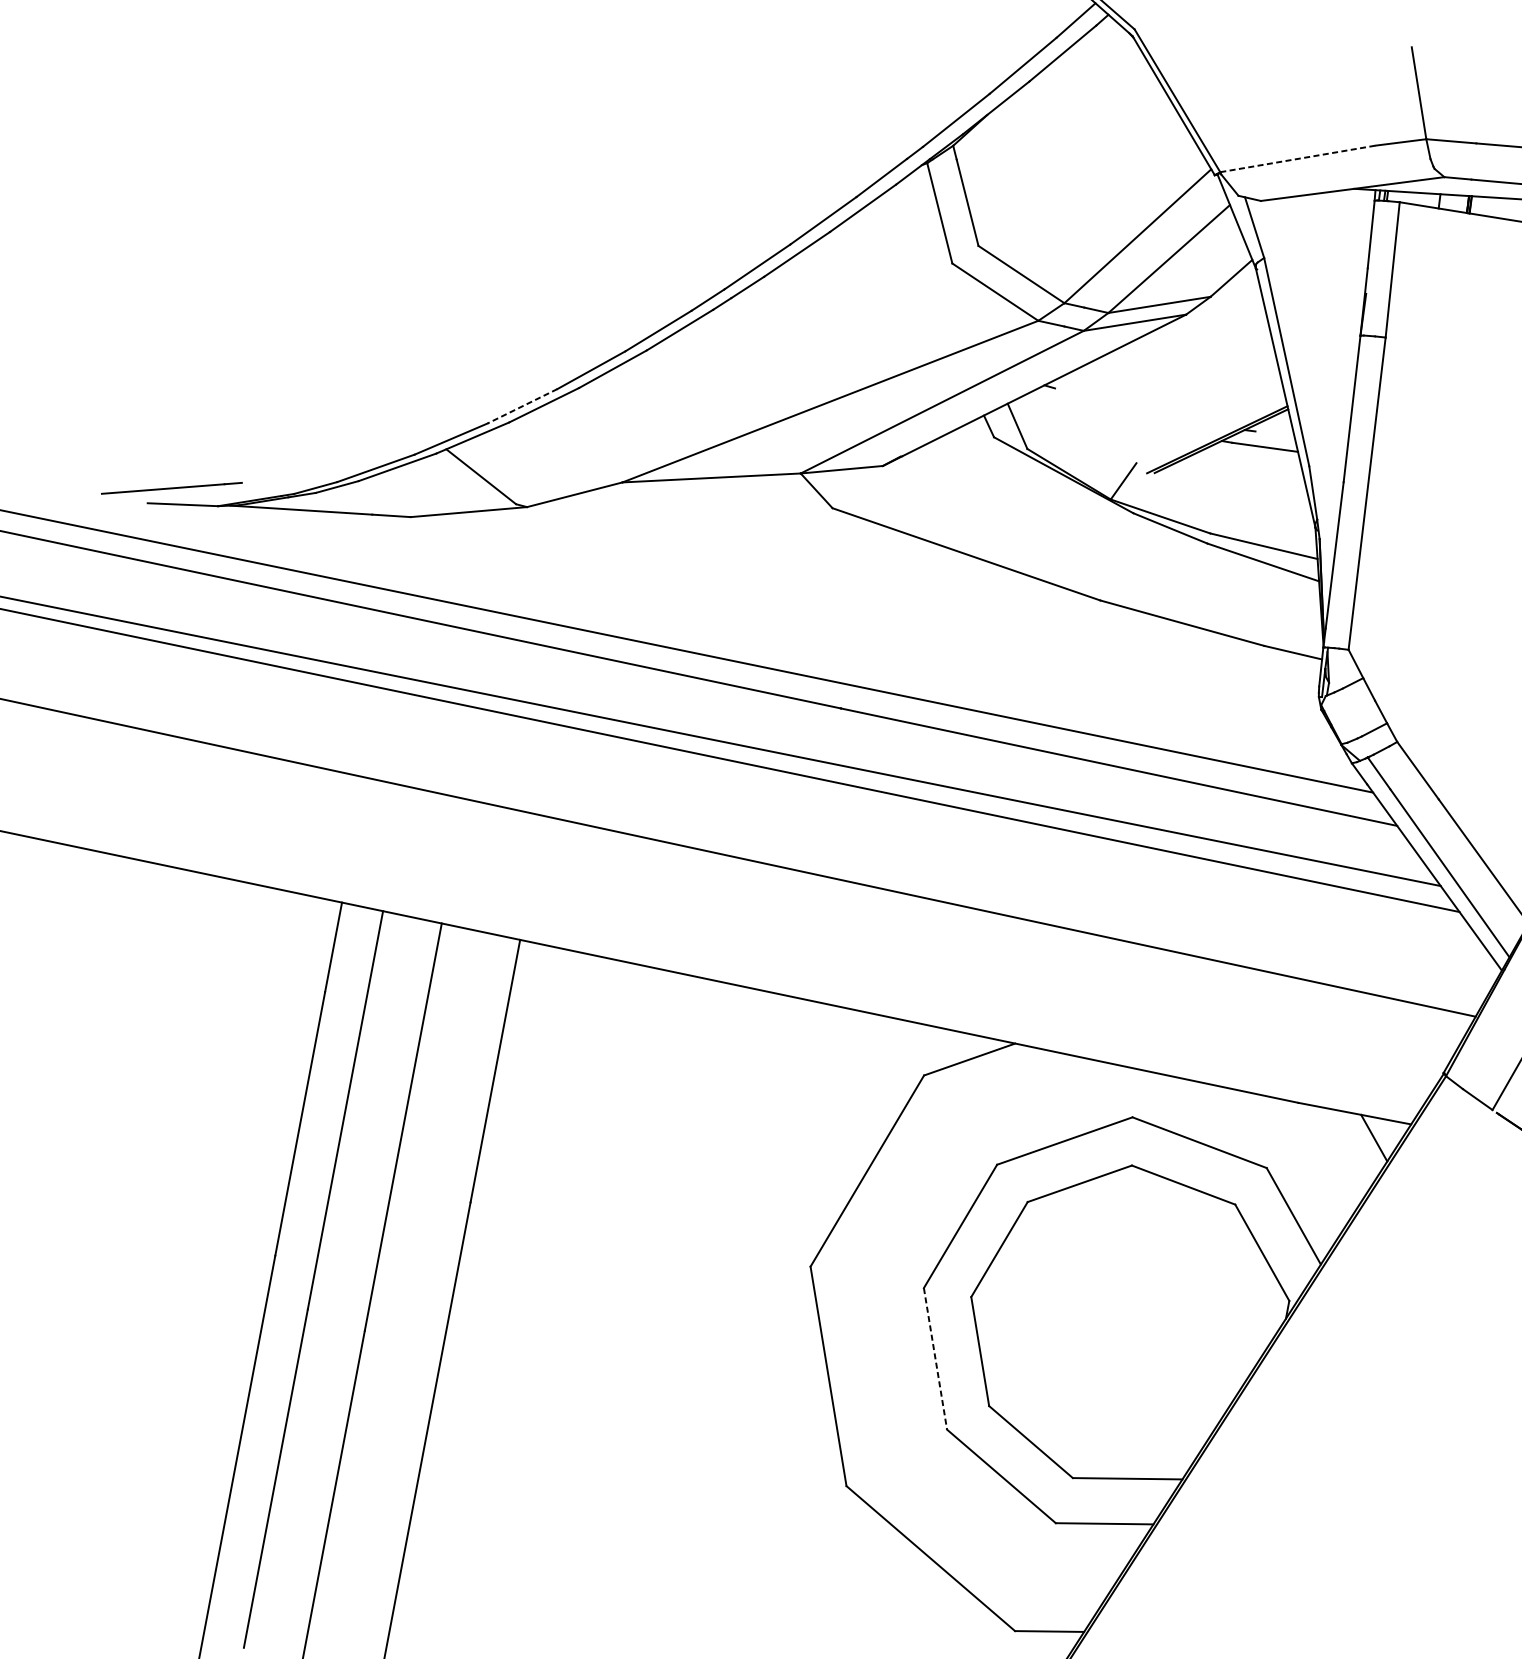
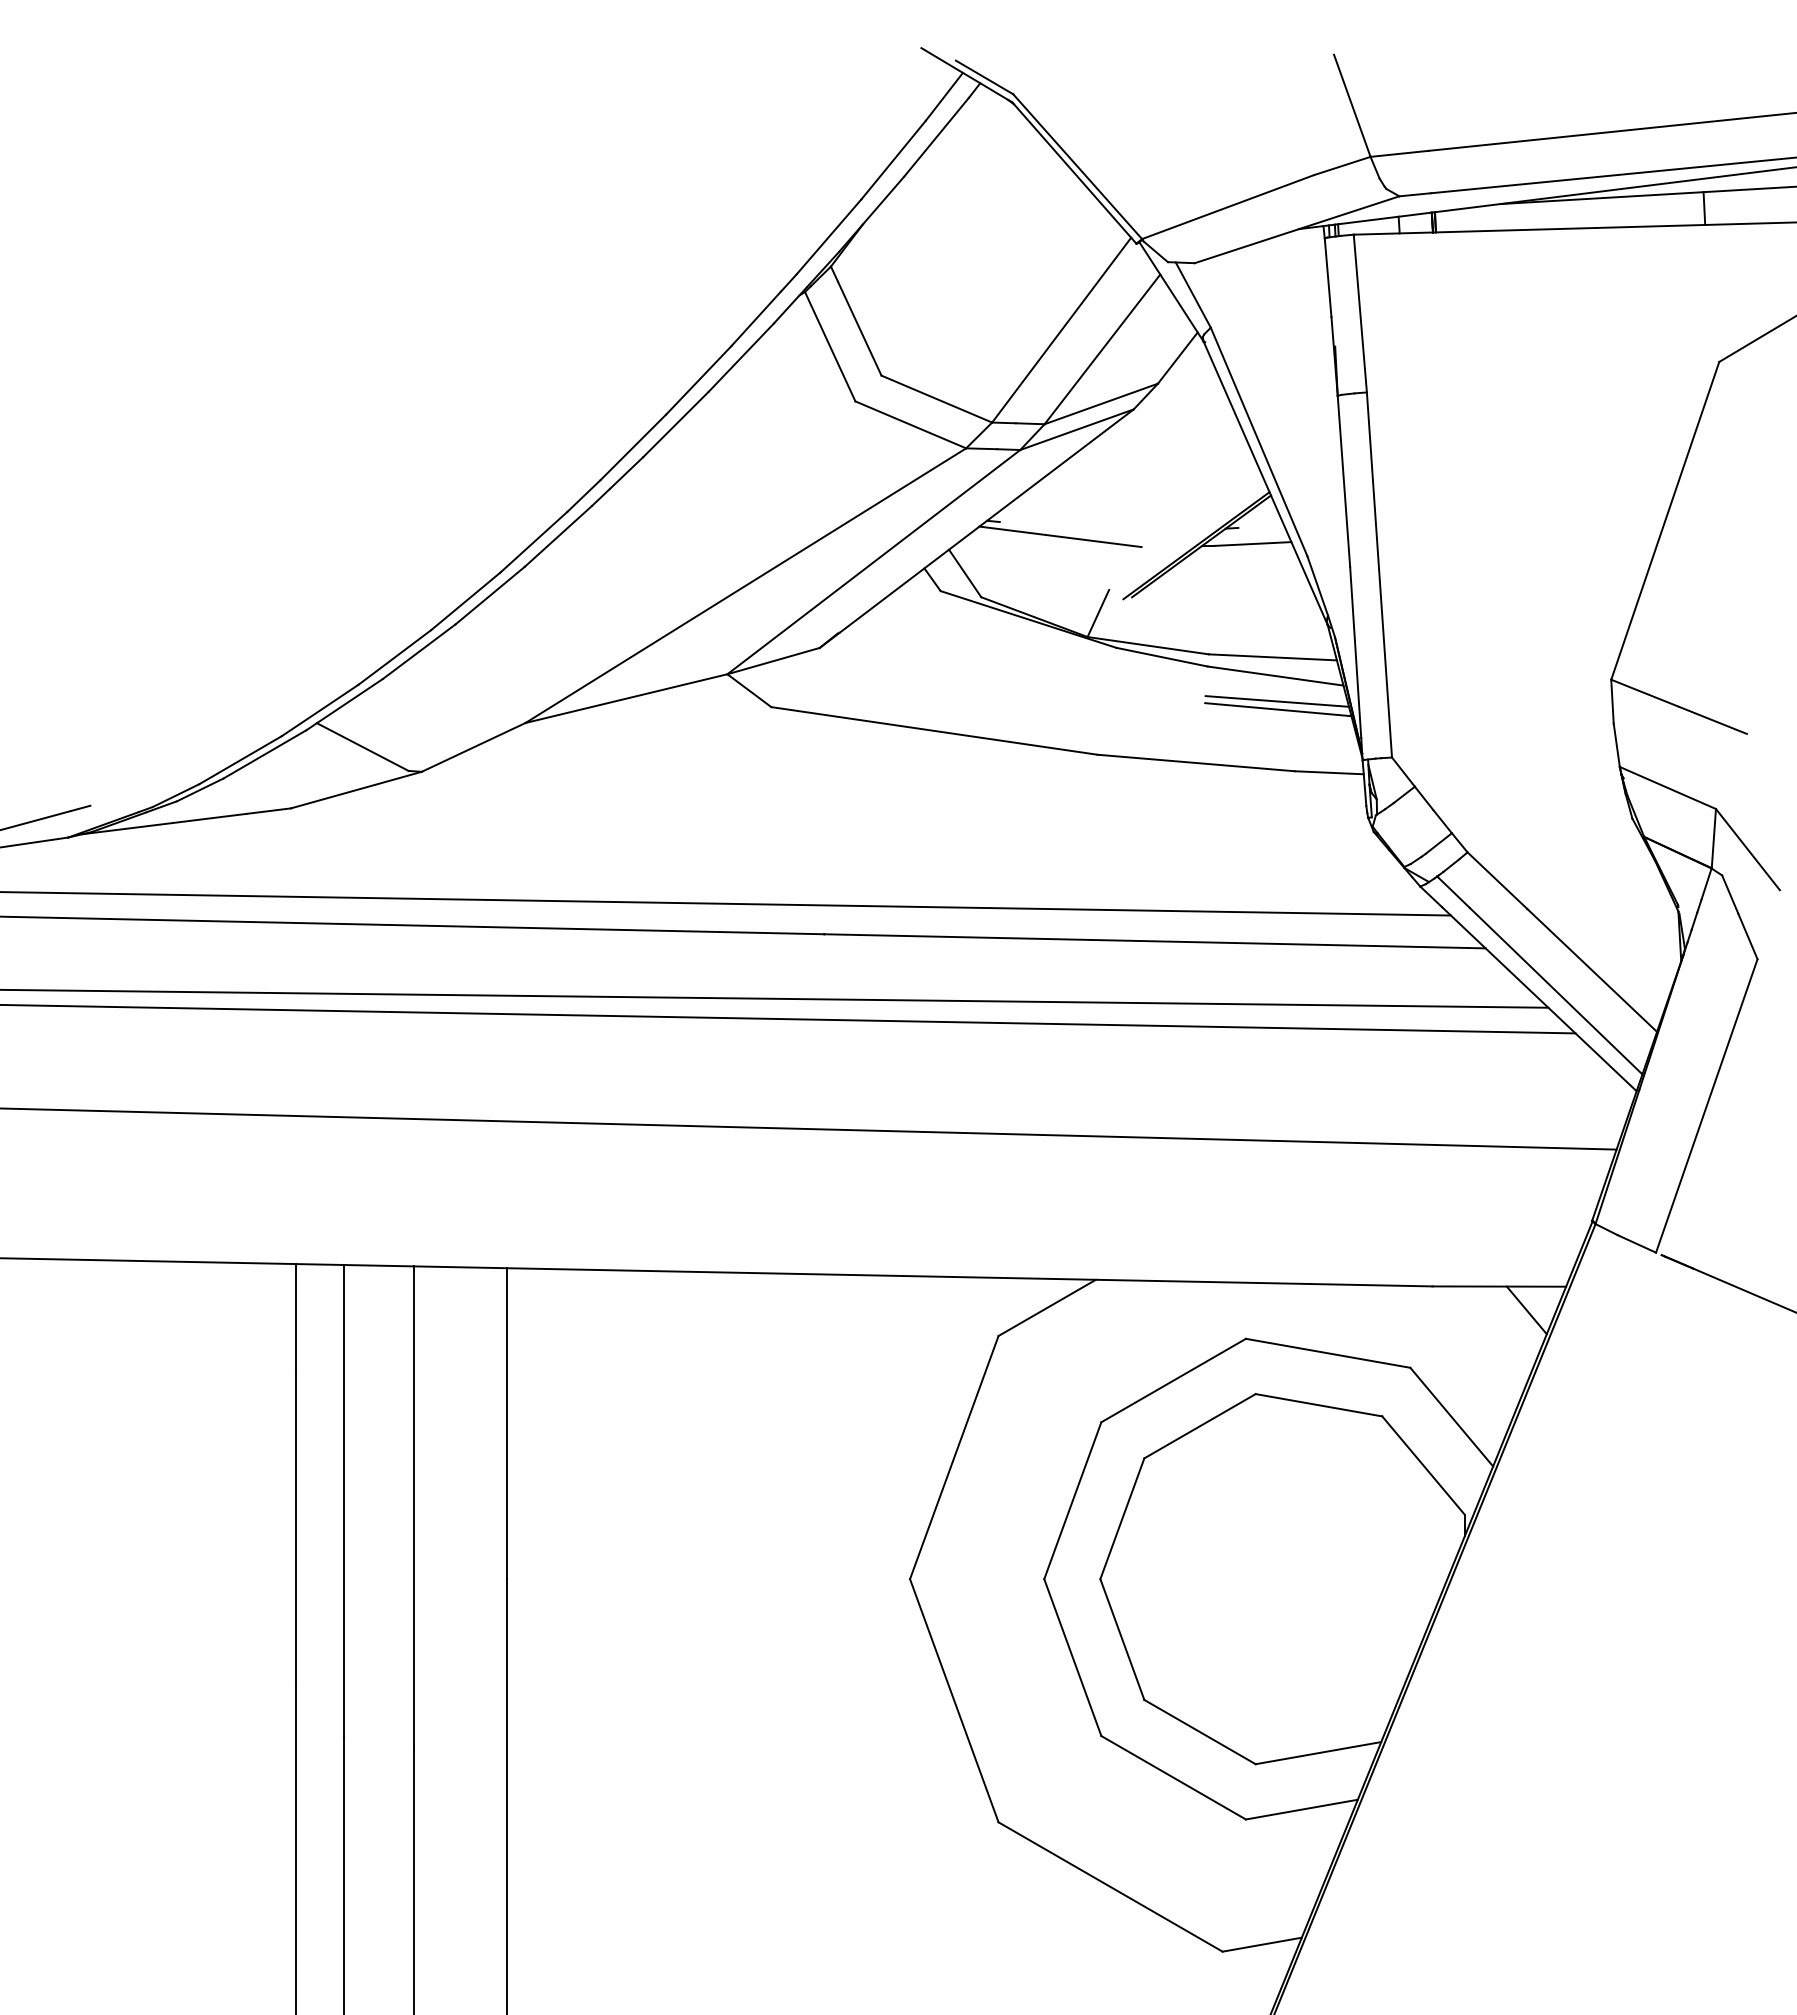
line: (1298, 159) -> (1228, 207), dashed -> solid
line: (522, 406) -> (394, 657), dashed -> solid
line: (1103, 410) -> (1060, 536), added
line: (1260, 584) -> (1277, 701), added
line: (1260, 591) -> (1278, 709), added
line: (935, 1359) -> (1072, 1658), dashed -> solid

